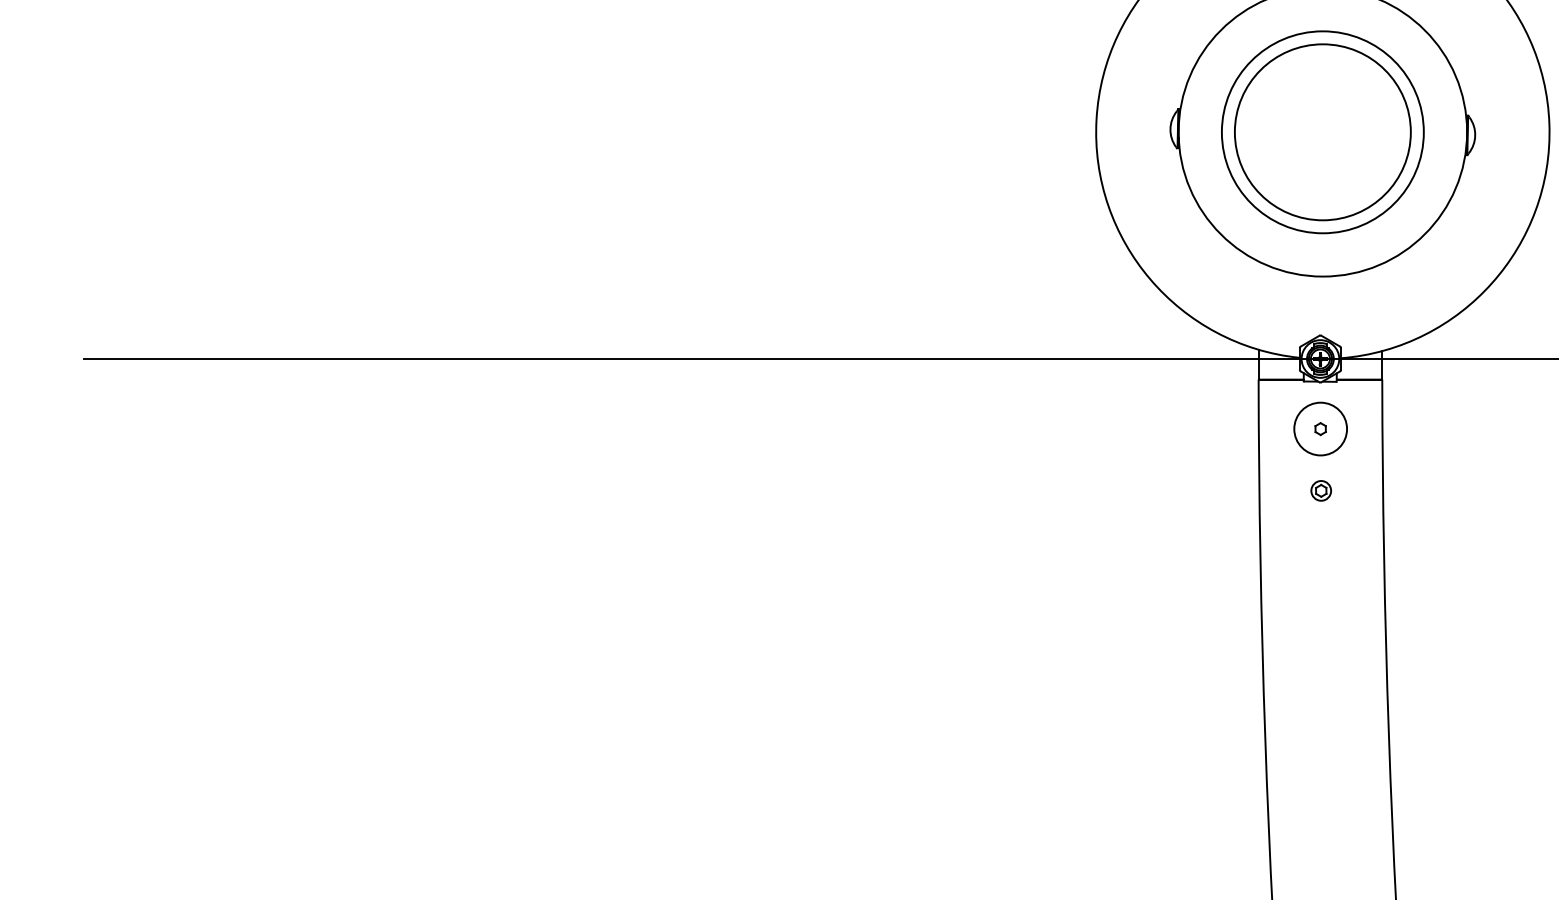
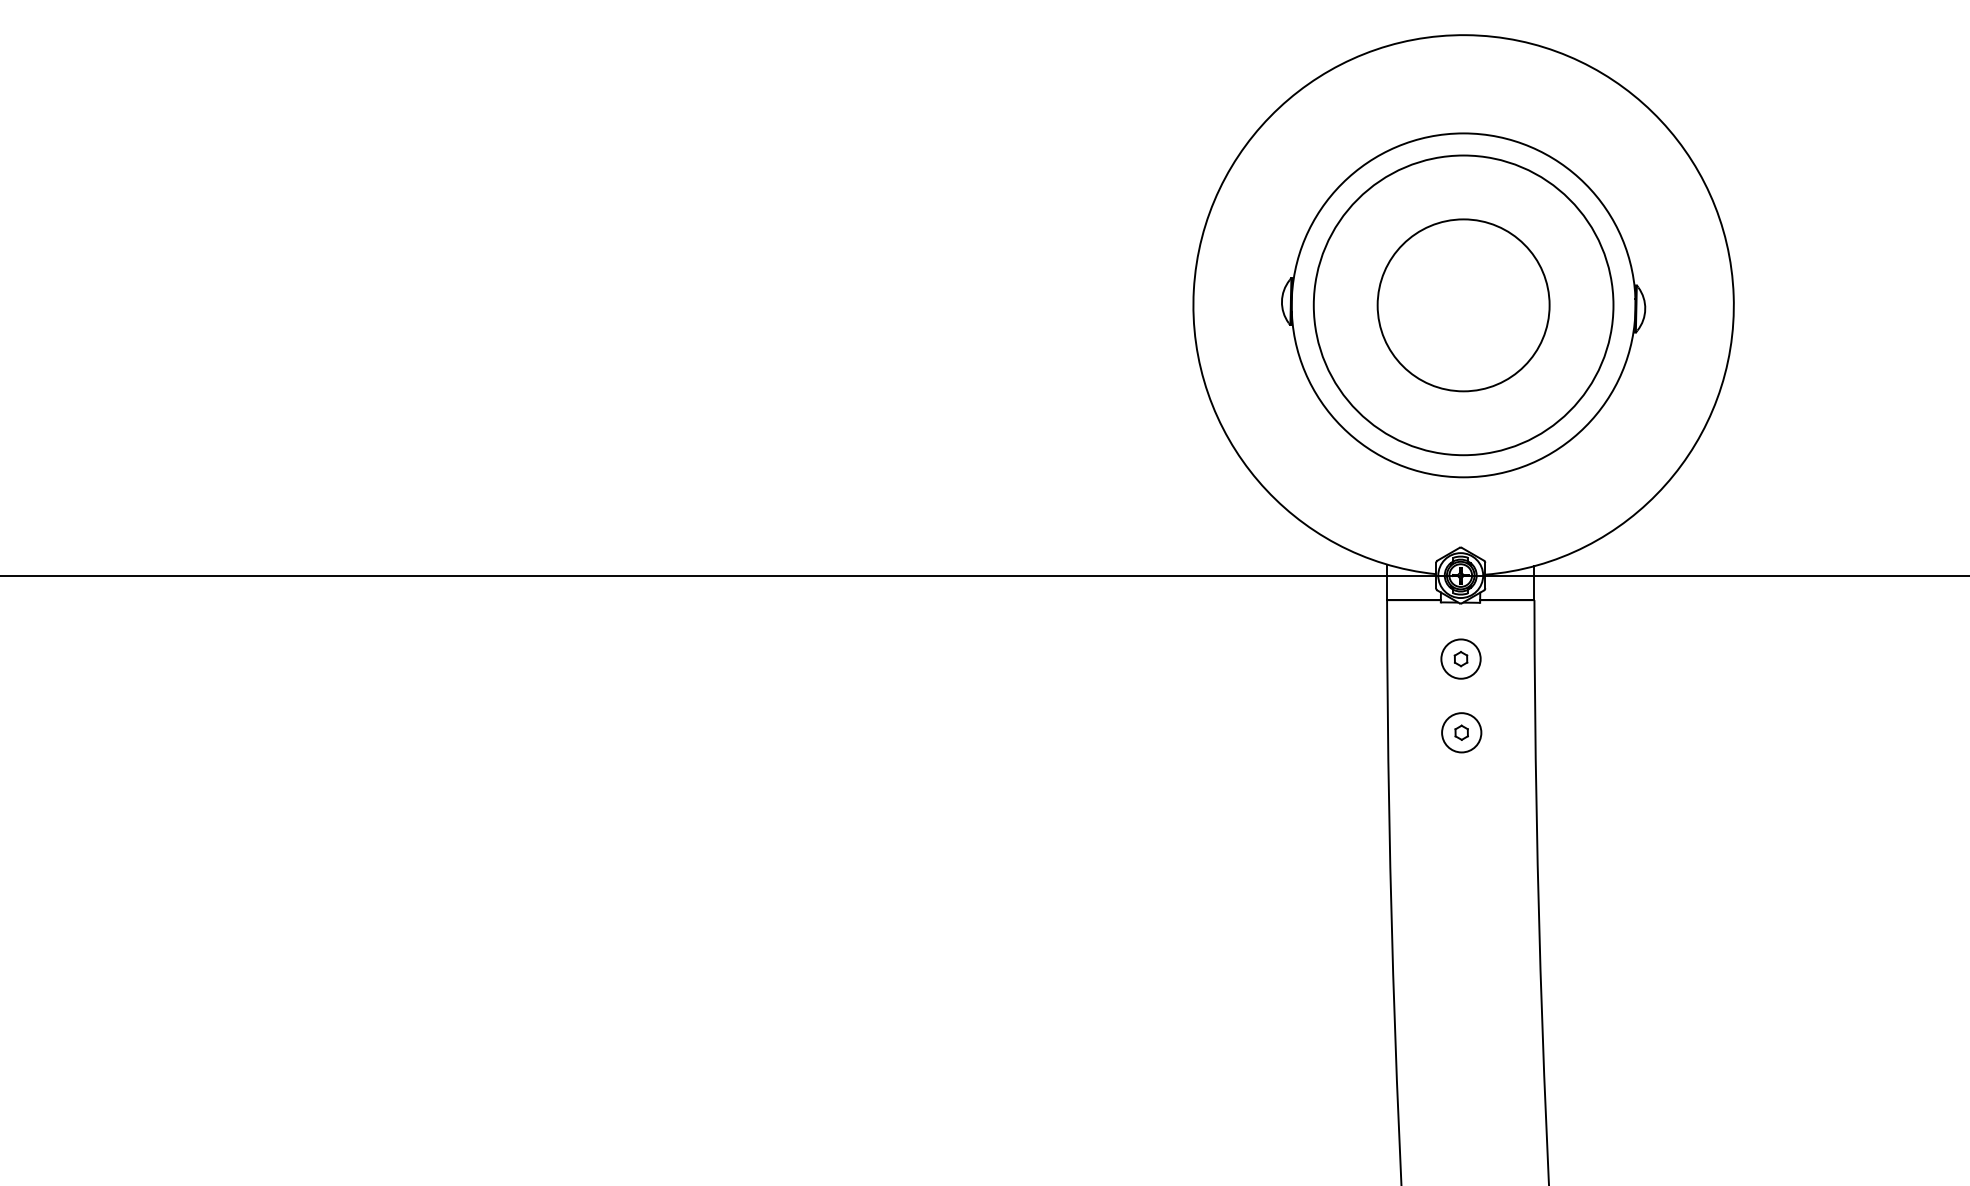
circle: (1322, 132) -> (1463, 305), size x0.71
circle: (1322, 132) -> (1463, 305), size x1.43
circle: (1320, 428) -> (1460, 658), size x0.62
circle: (1321, 490) -> (1461, 732), size x1.67

